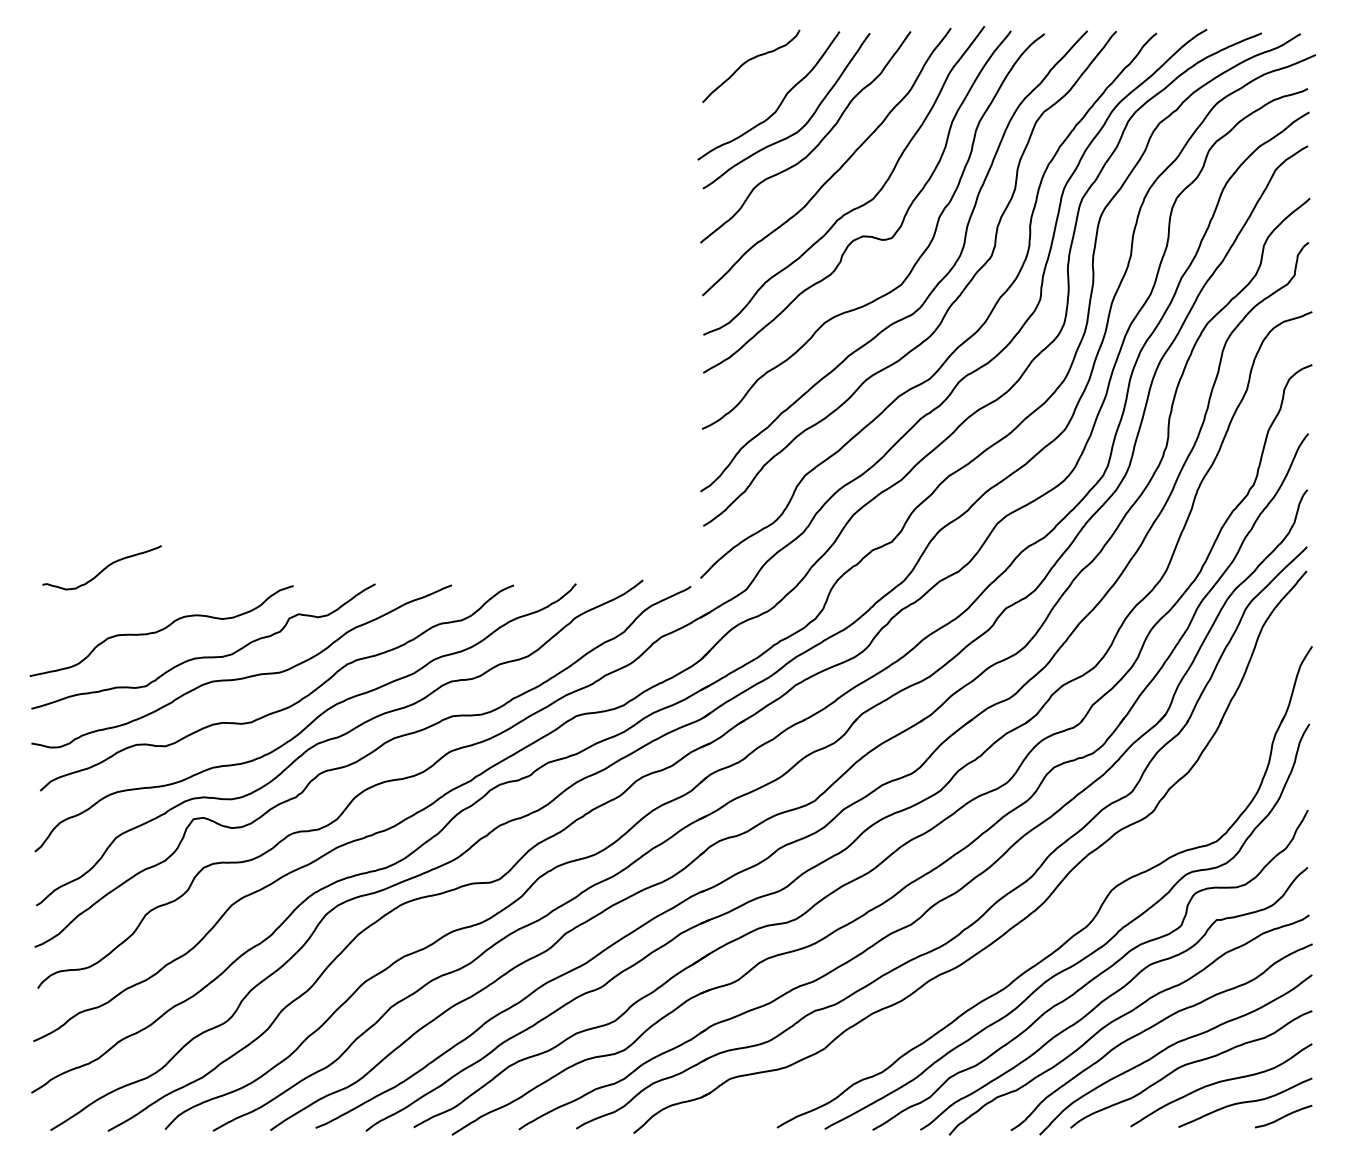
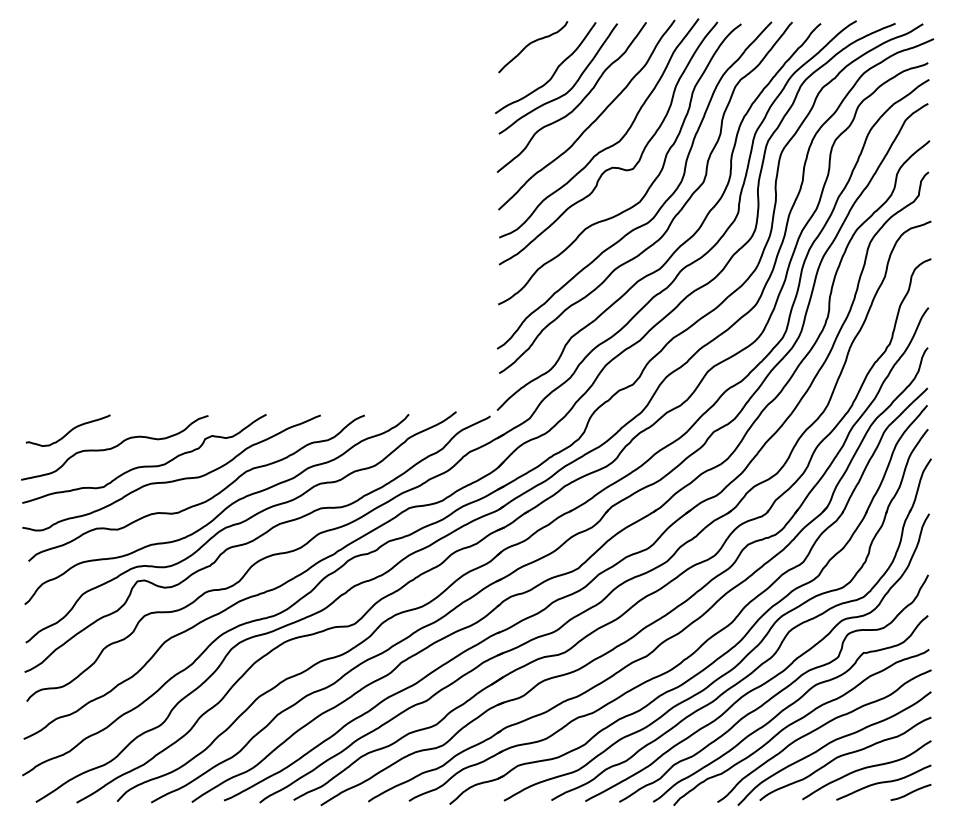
curve: (103, 568) -> (69, 431), moved
part: (1058, 916) -> (751, 650), added

